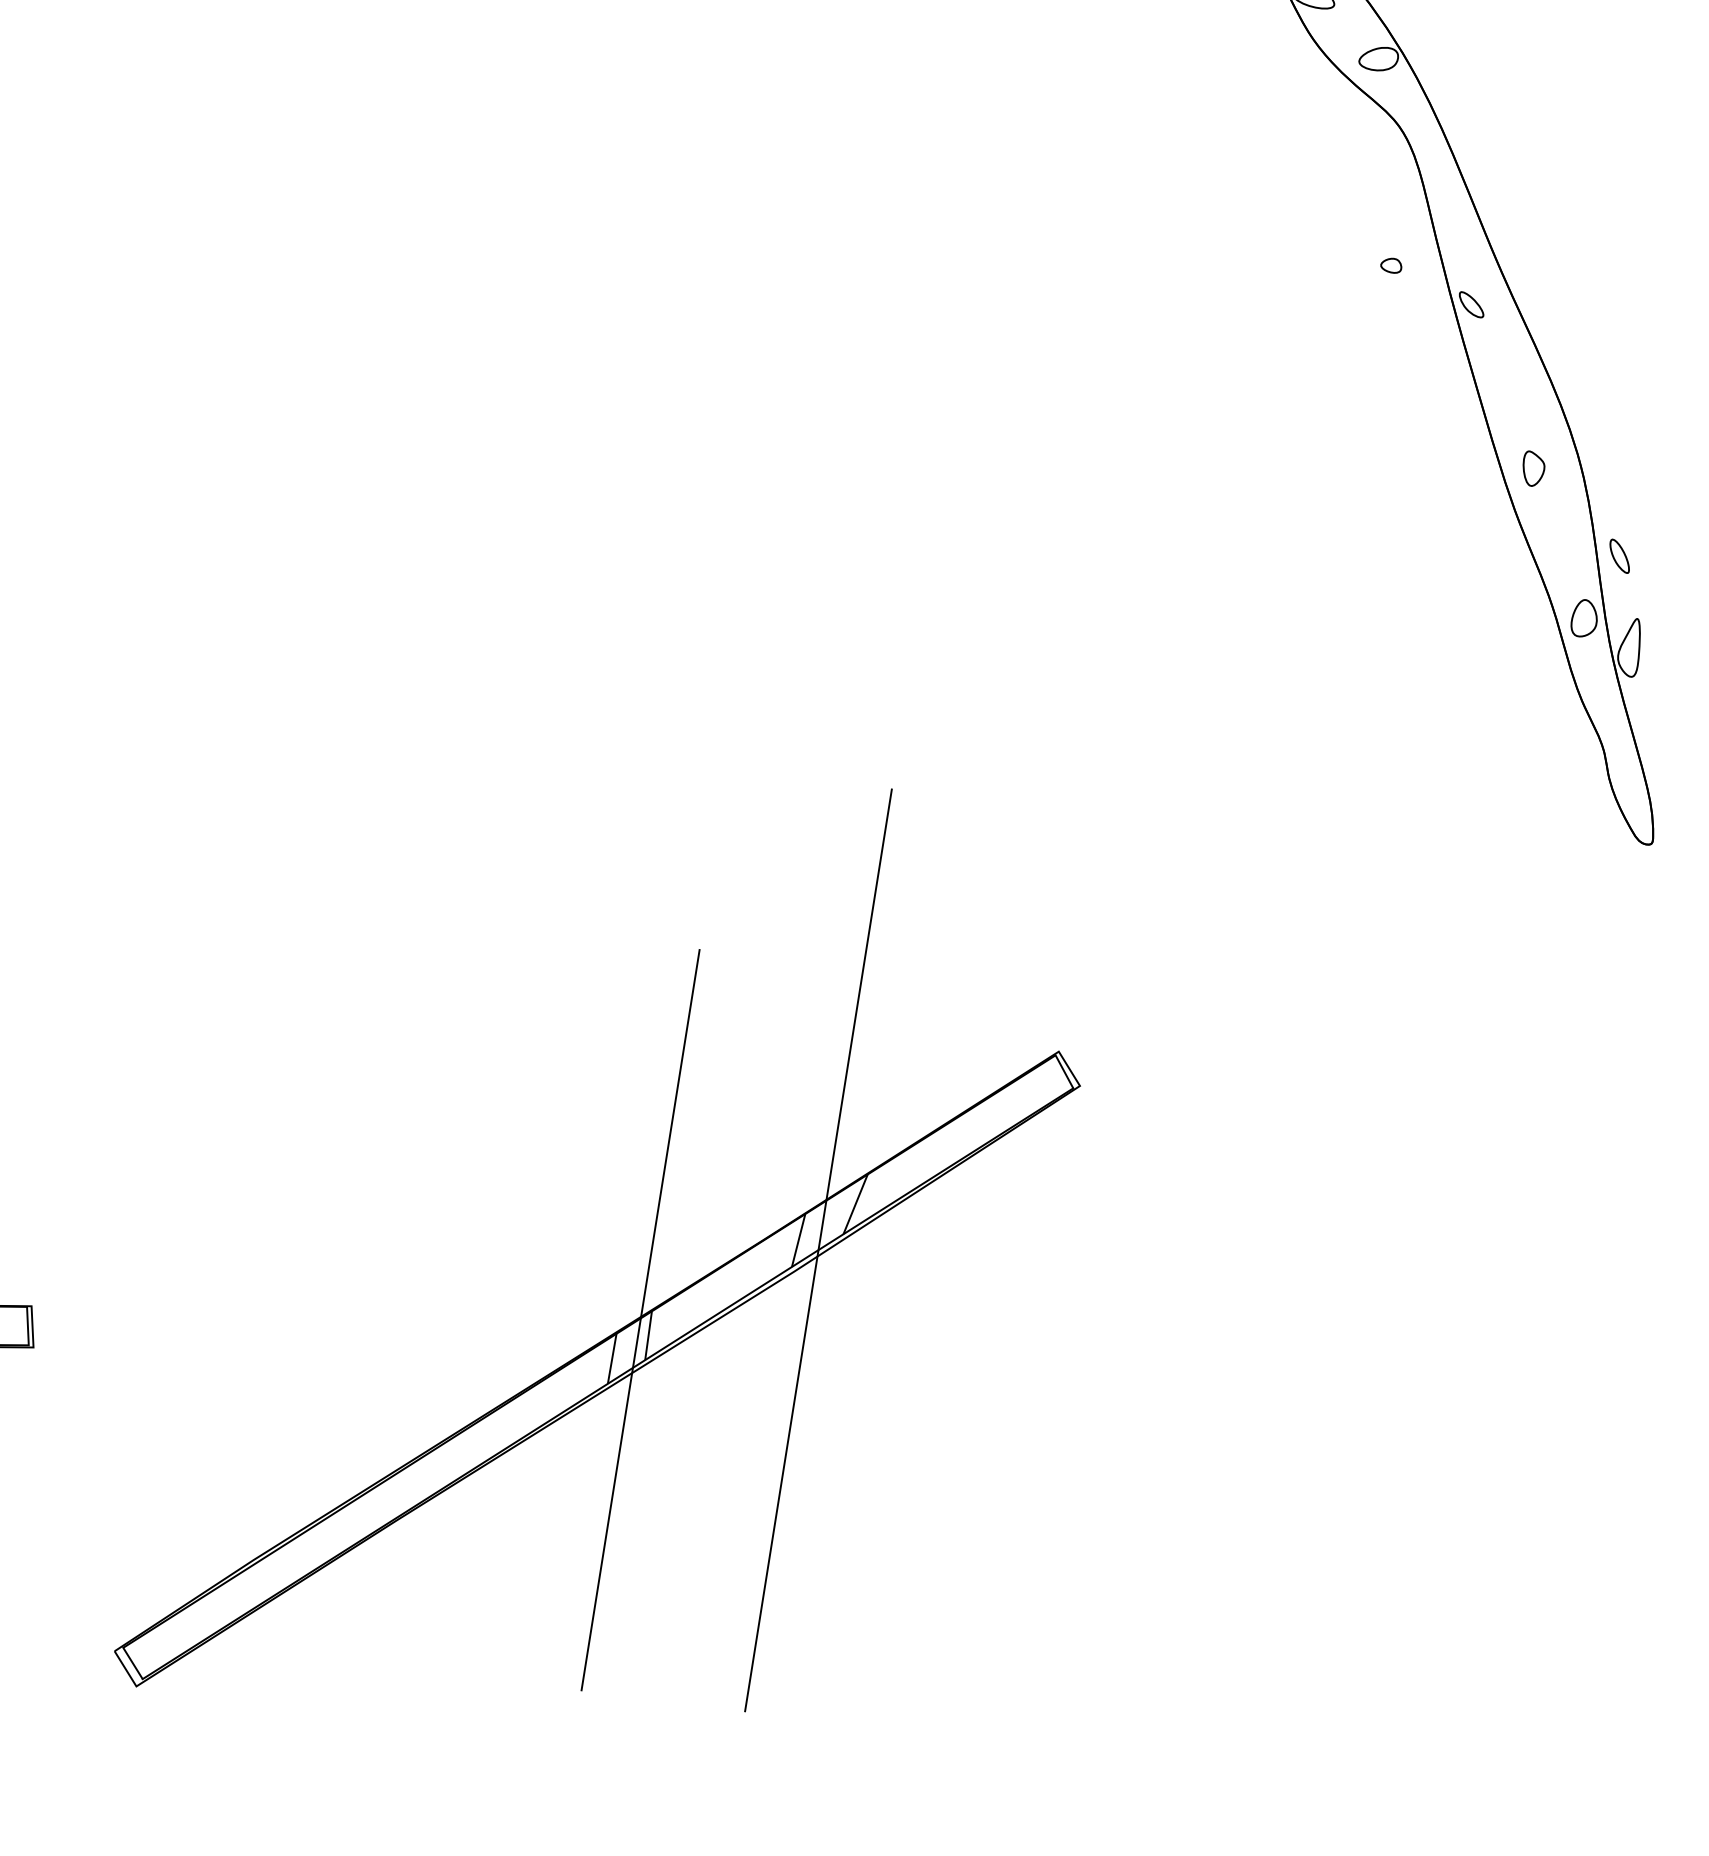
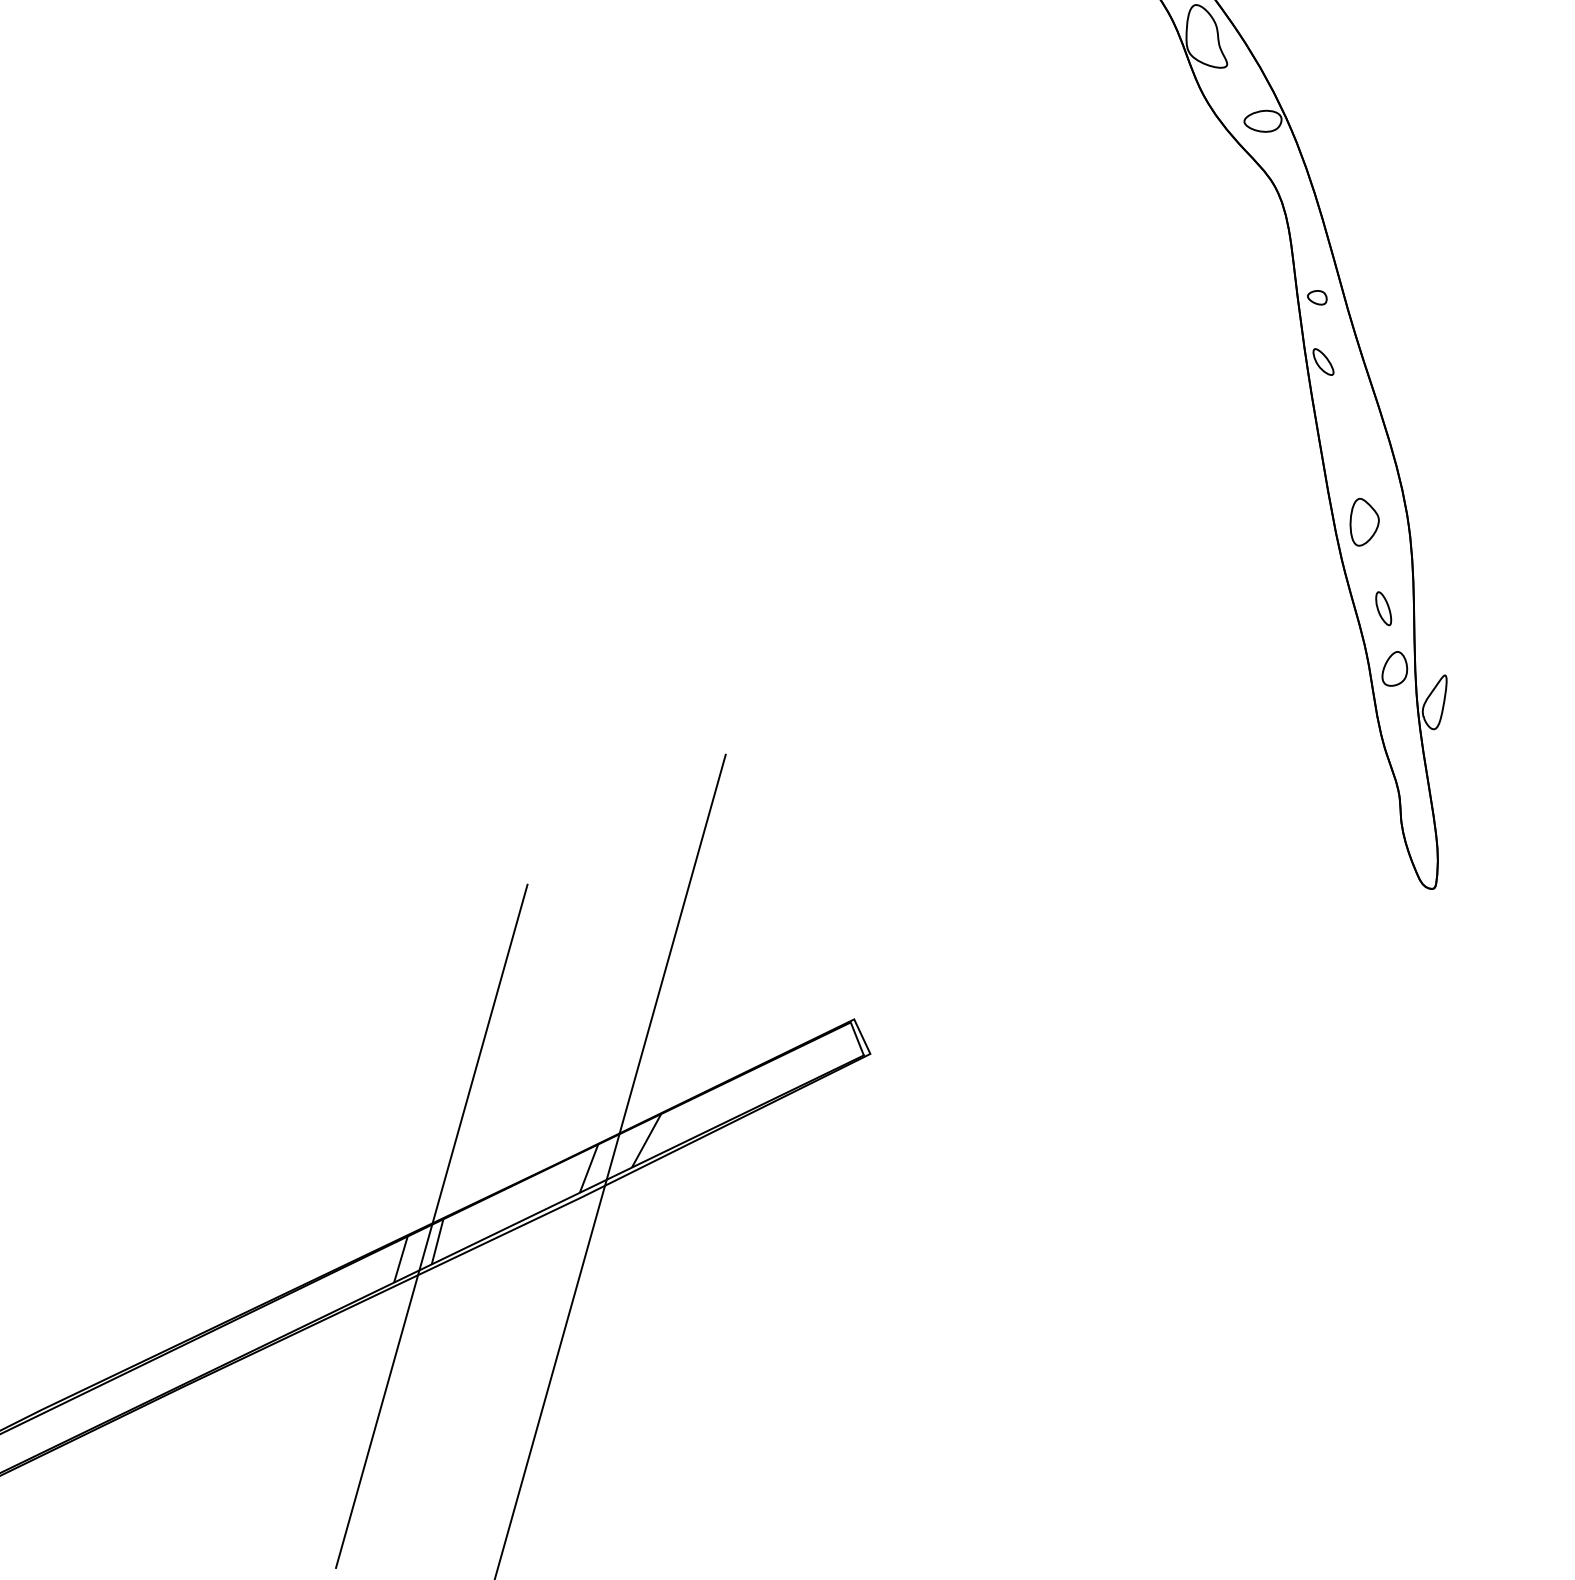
part: (1391, 265) -> (1317, 297), moved
part: (1533, 468) -> (1363, 522), size x1.43
part: (1619, 555) -> (1383, 607), moved

